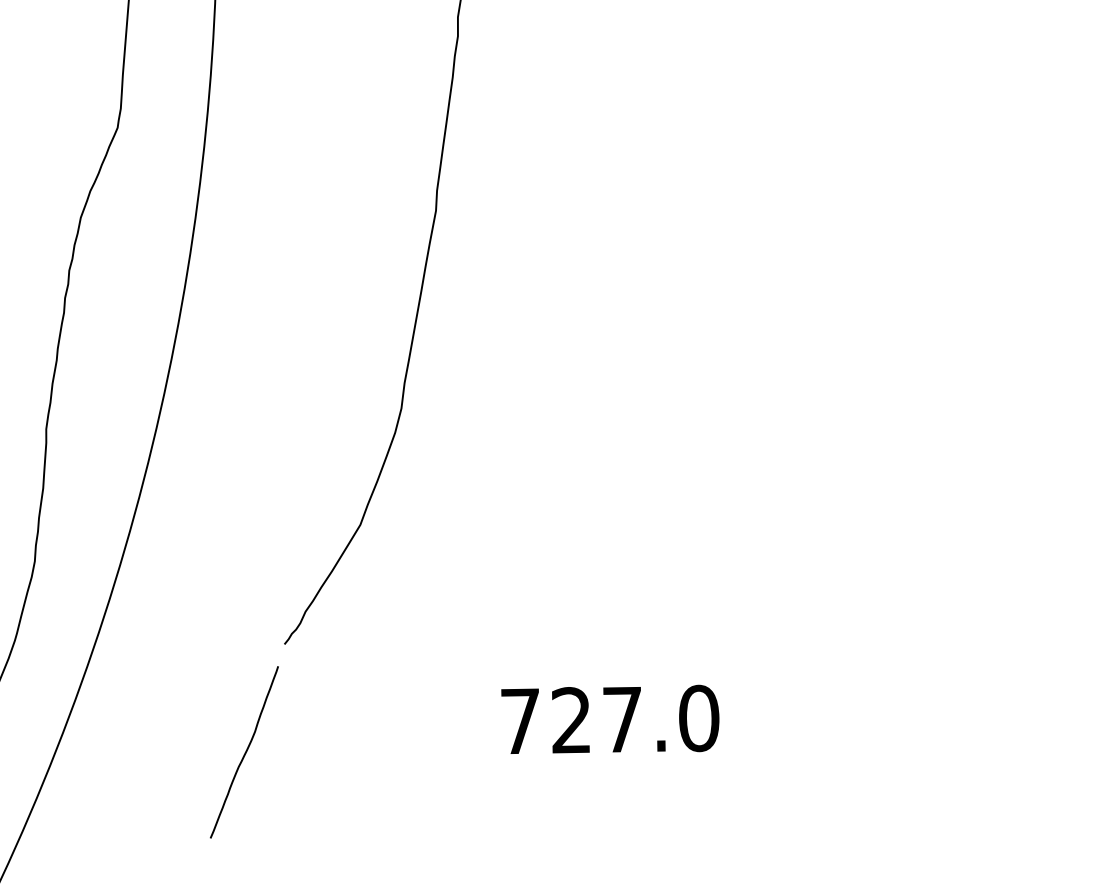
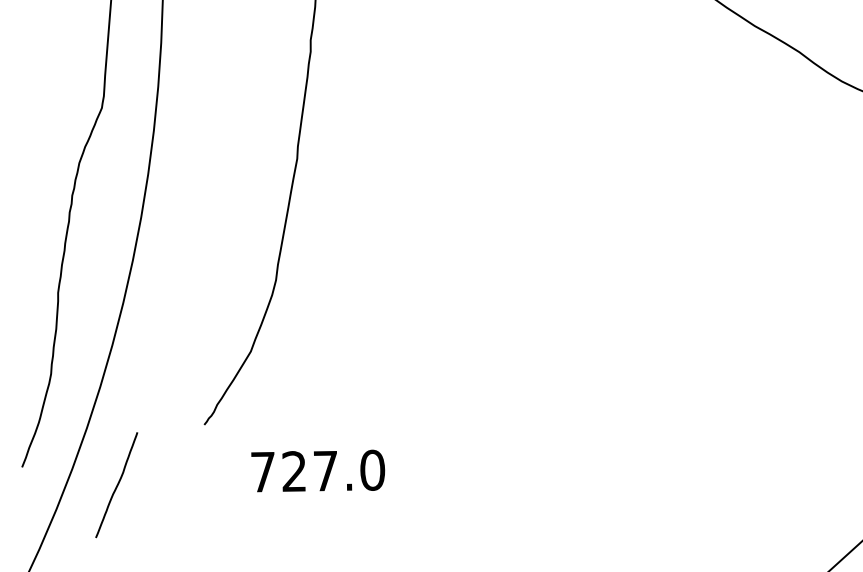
text: (610, 718) -> (318, 470), moved
curve: (244, 752) -> (116, 485), moved

